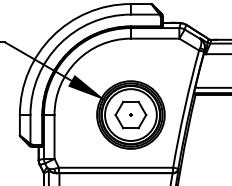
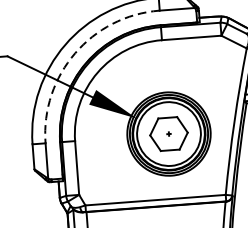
arc: (59, 44) -> (74, 53), solid -> dashed

